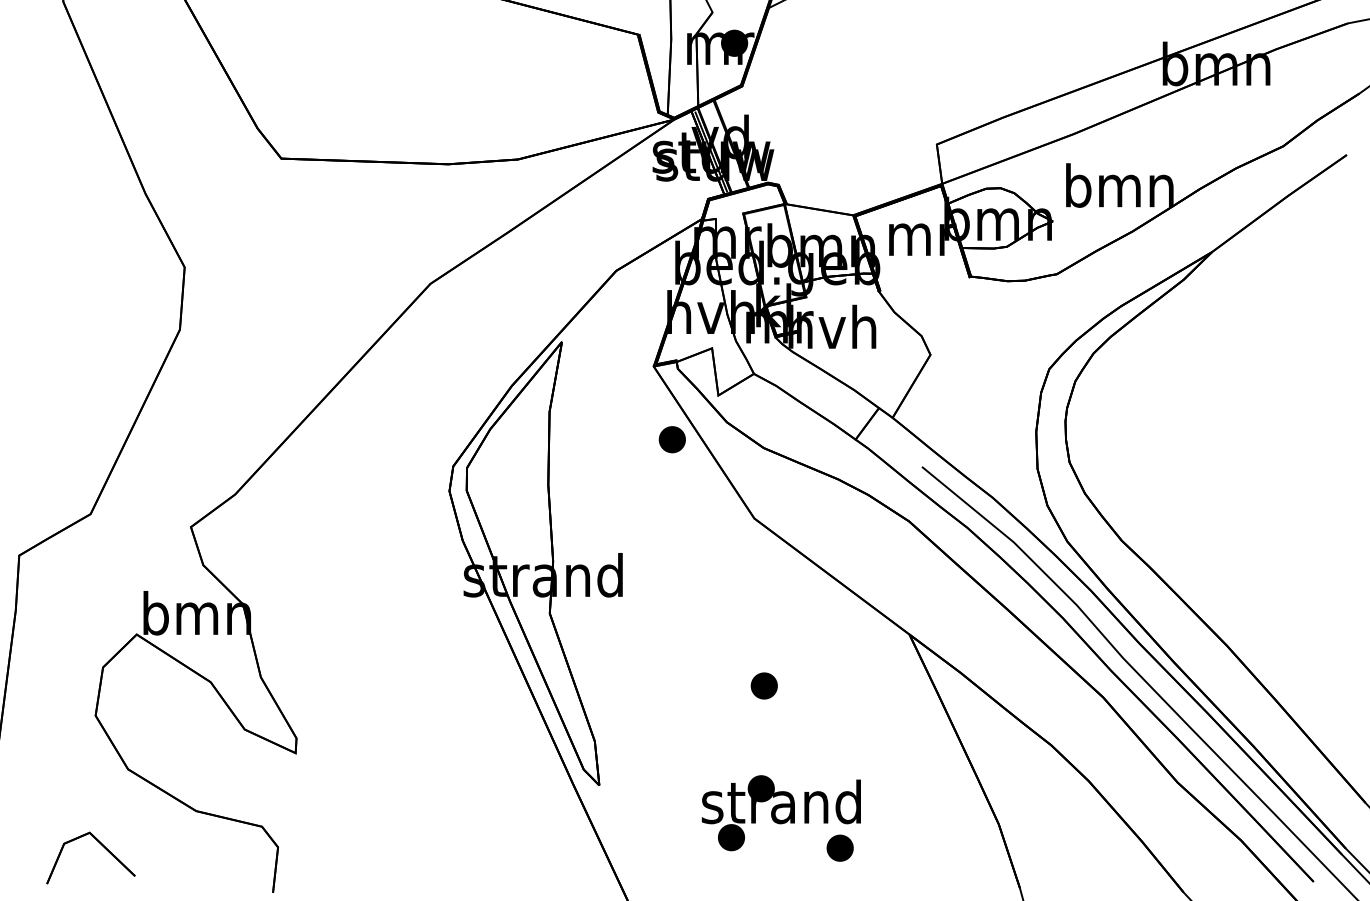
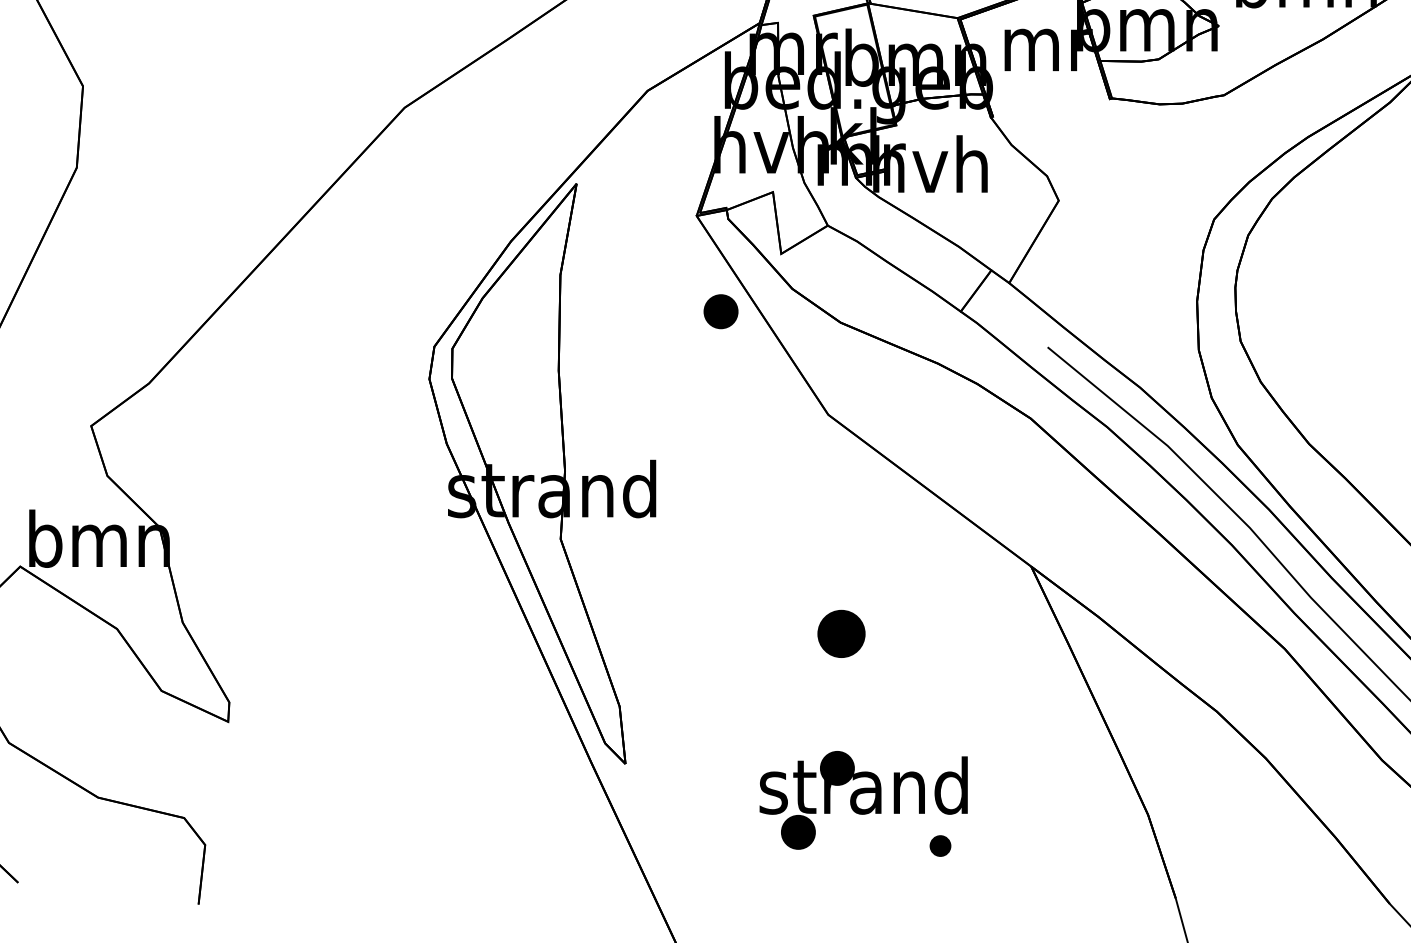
part: (763, 685) -> (840, 633), size x1.4
part: (839, 847) -> (939, 845), size x0.6

